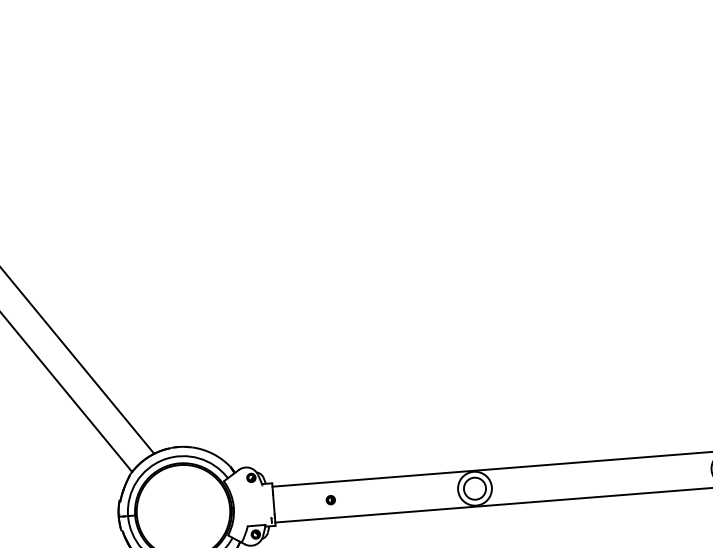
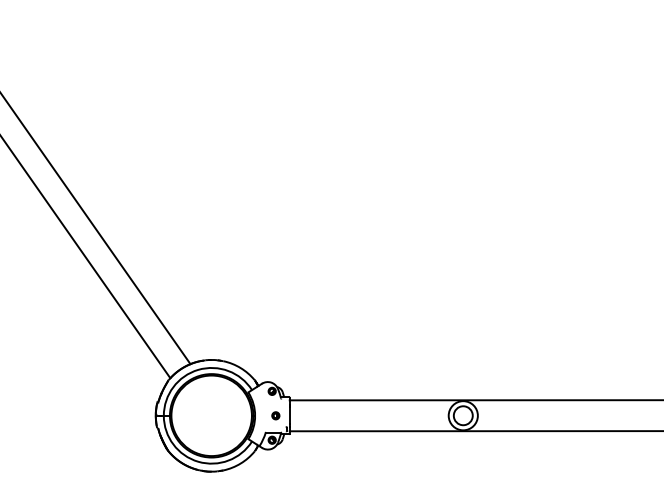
part: (330, 499) -> (275, 415), moved

